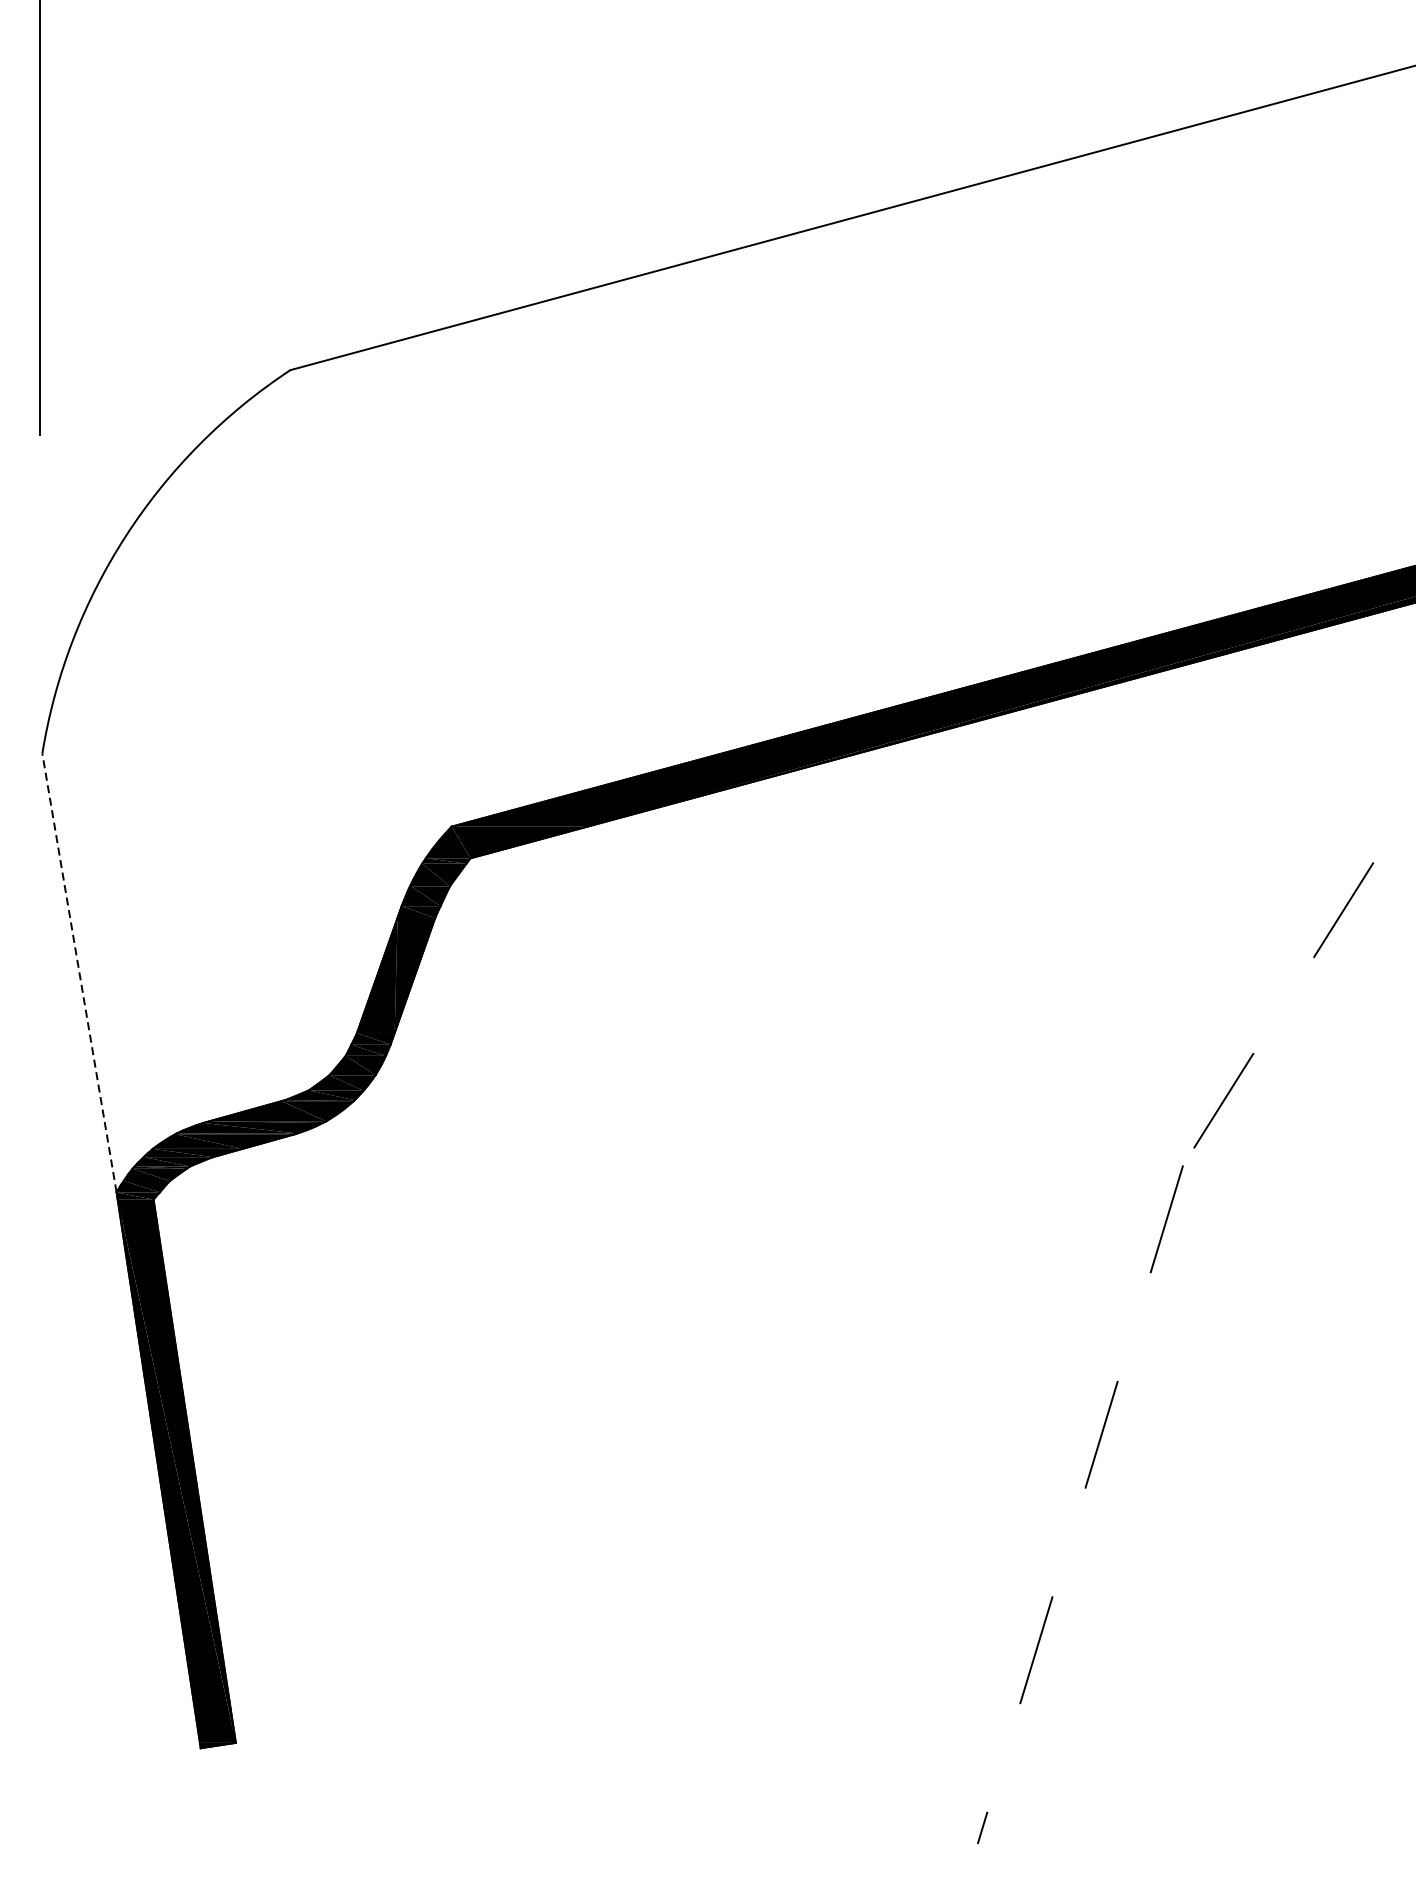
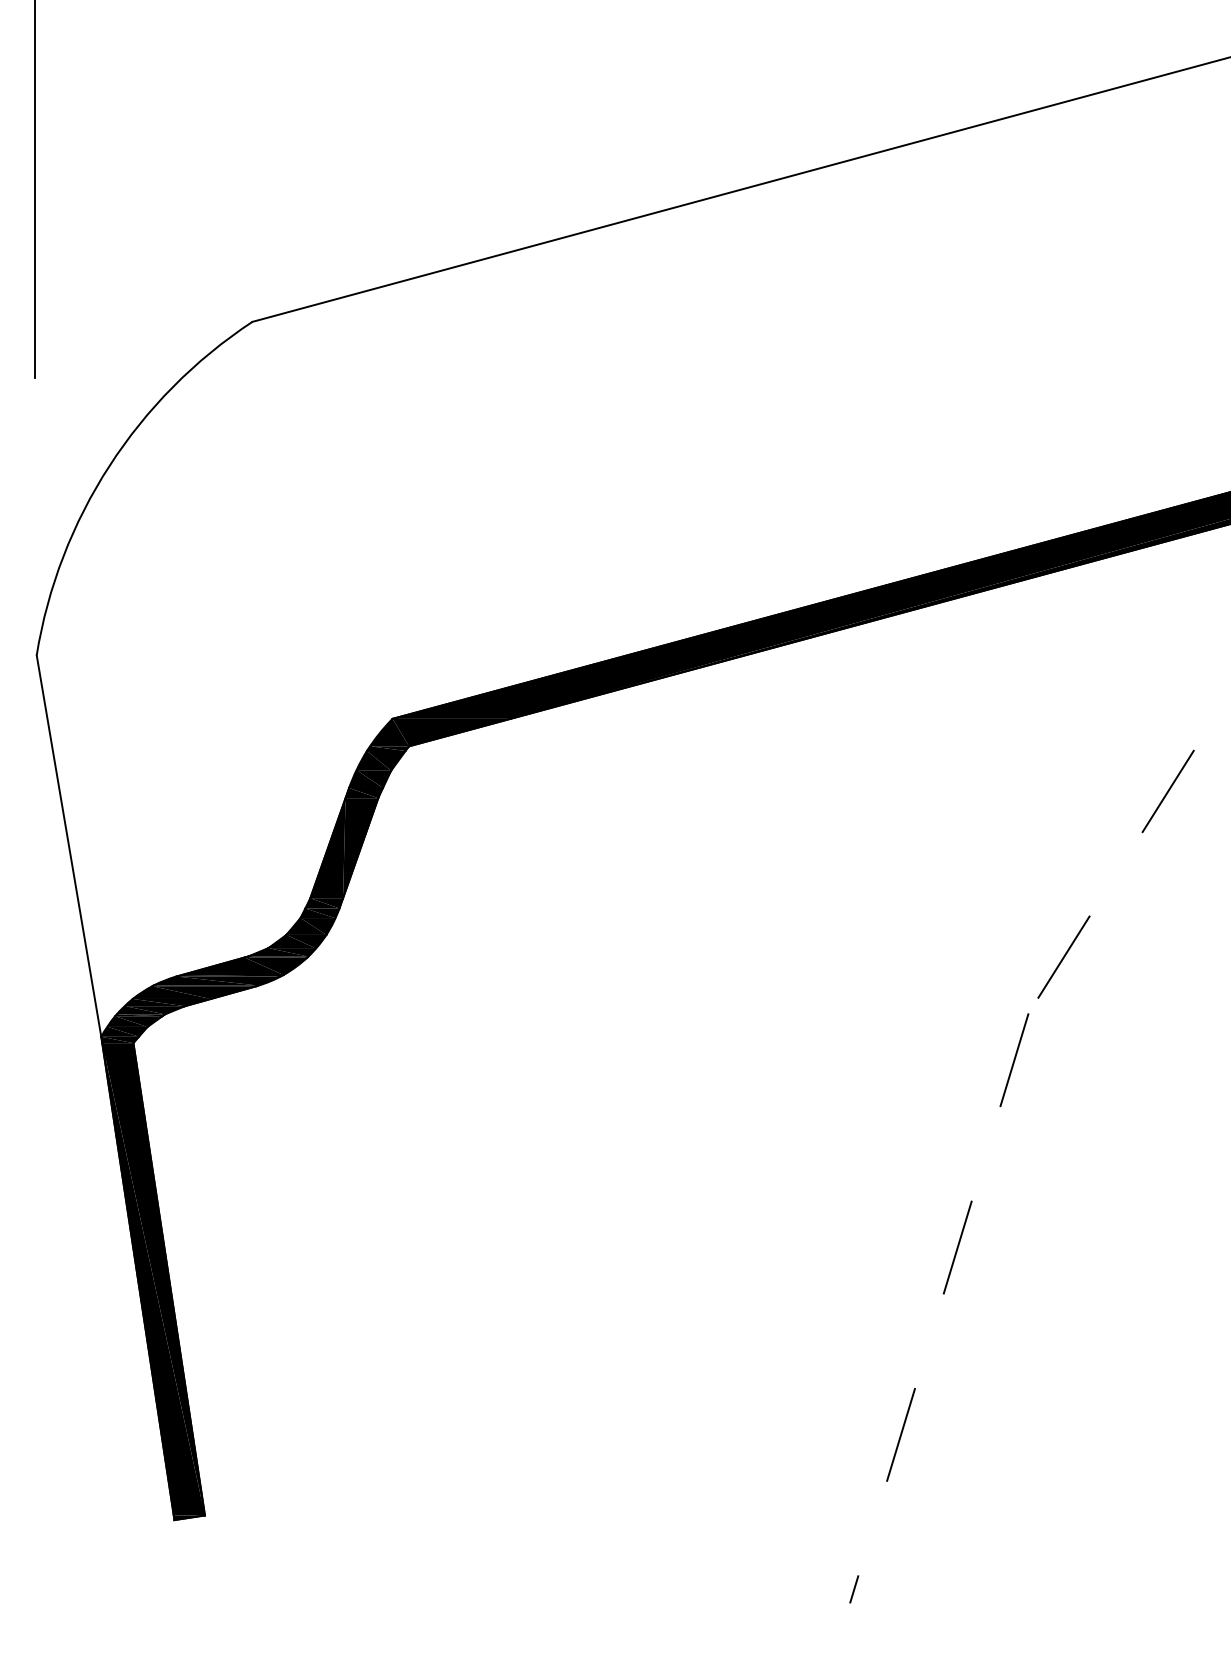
line: (78, 972) -> (68, 845), dashed -> solid

